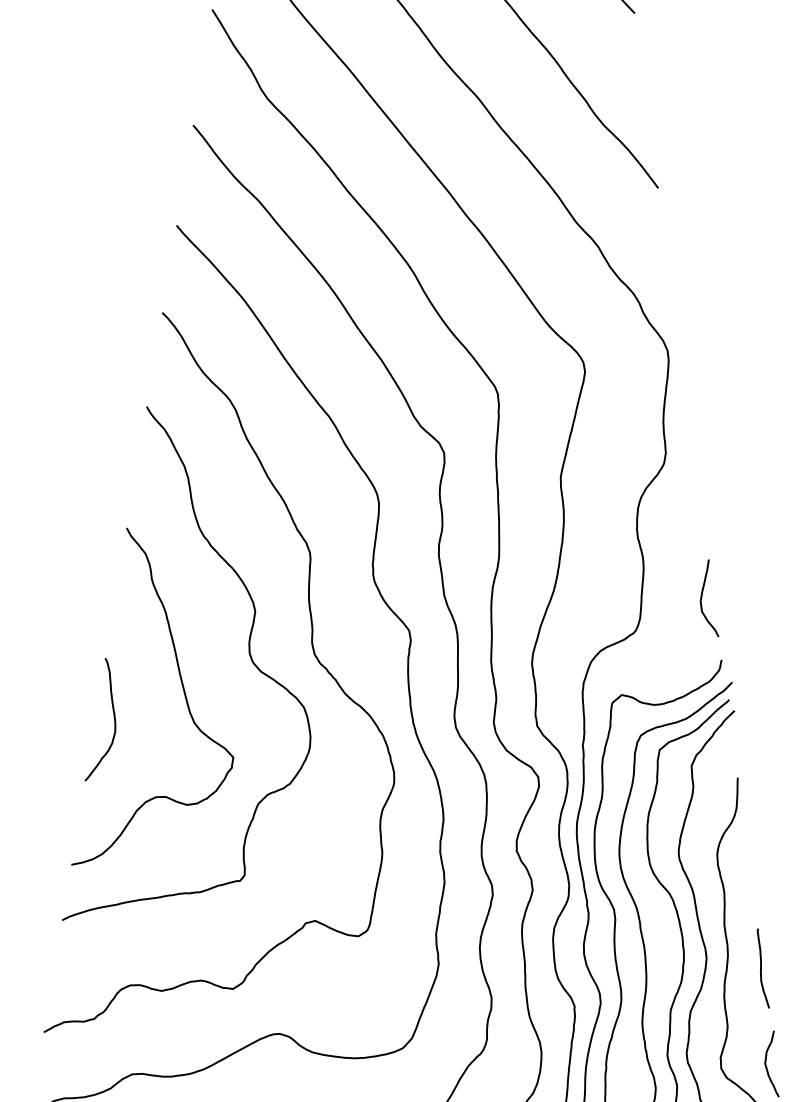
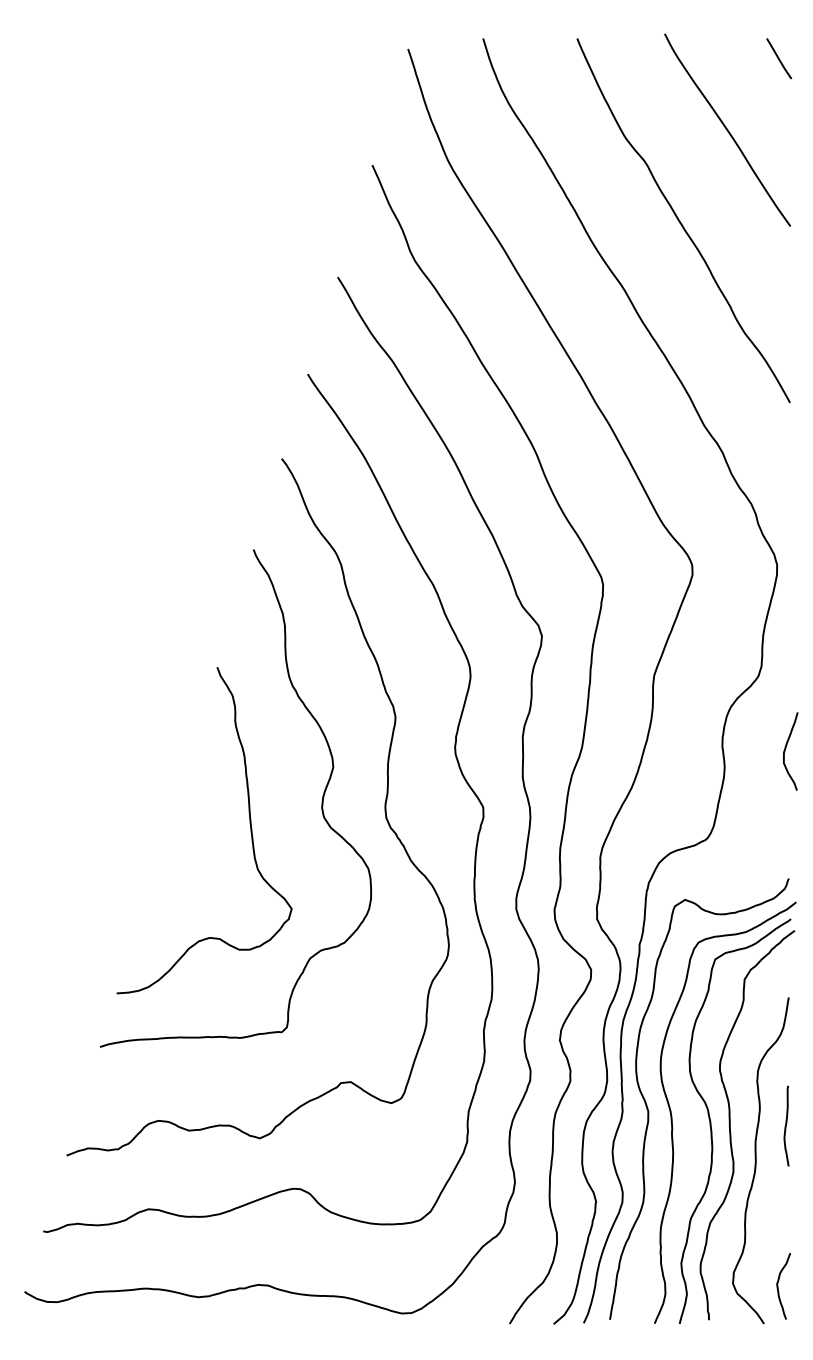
curve: (702, 596) -> (786, 748), moved
curve: (113, 716) -> (178, 852), removed
curve: (761, 968) -> (786, 1125), moved

